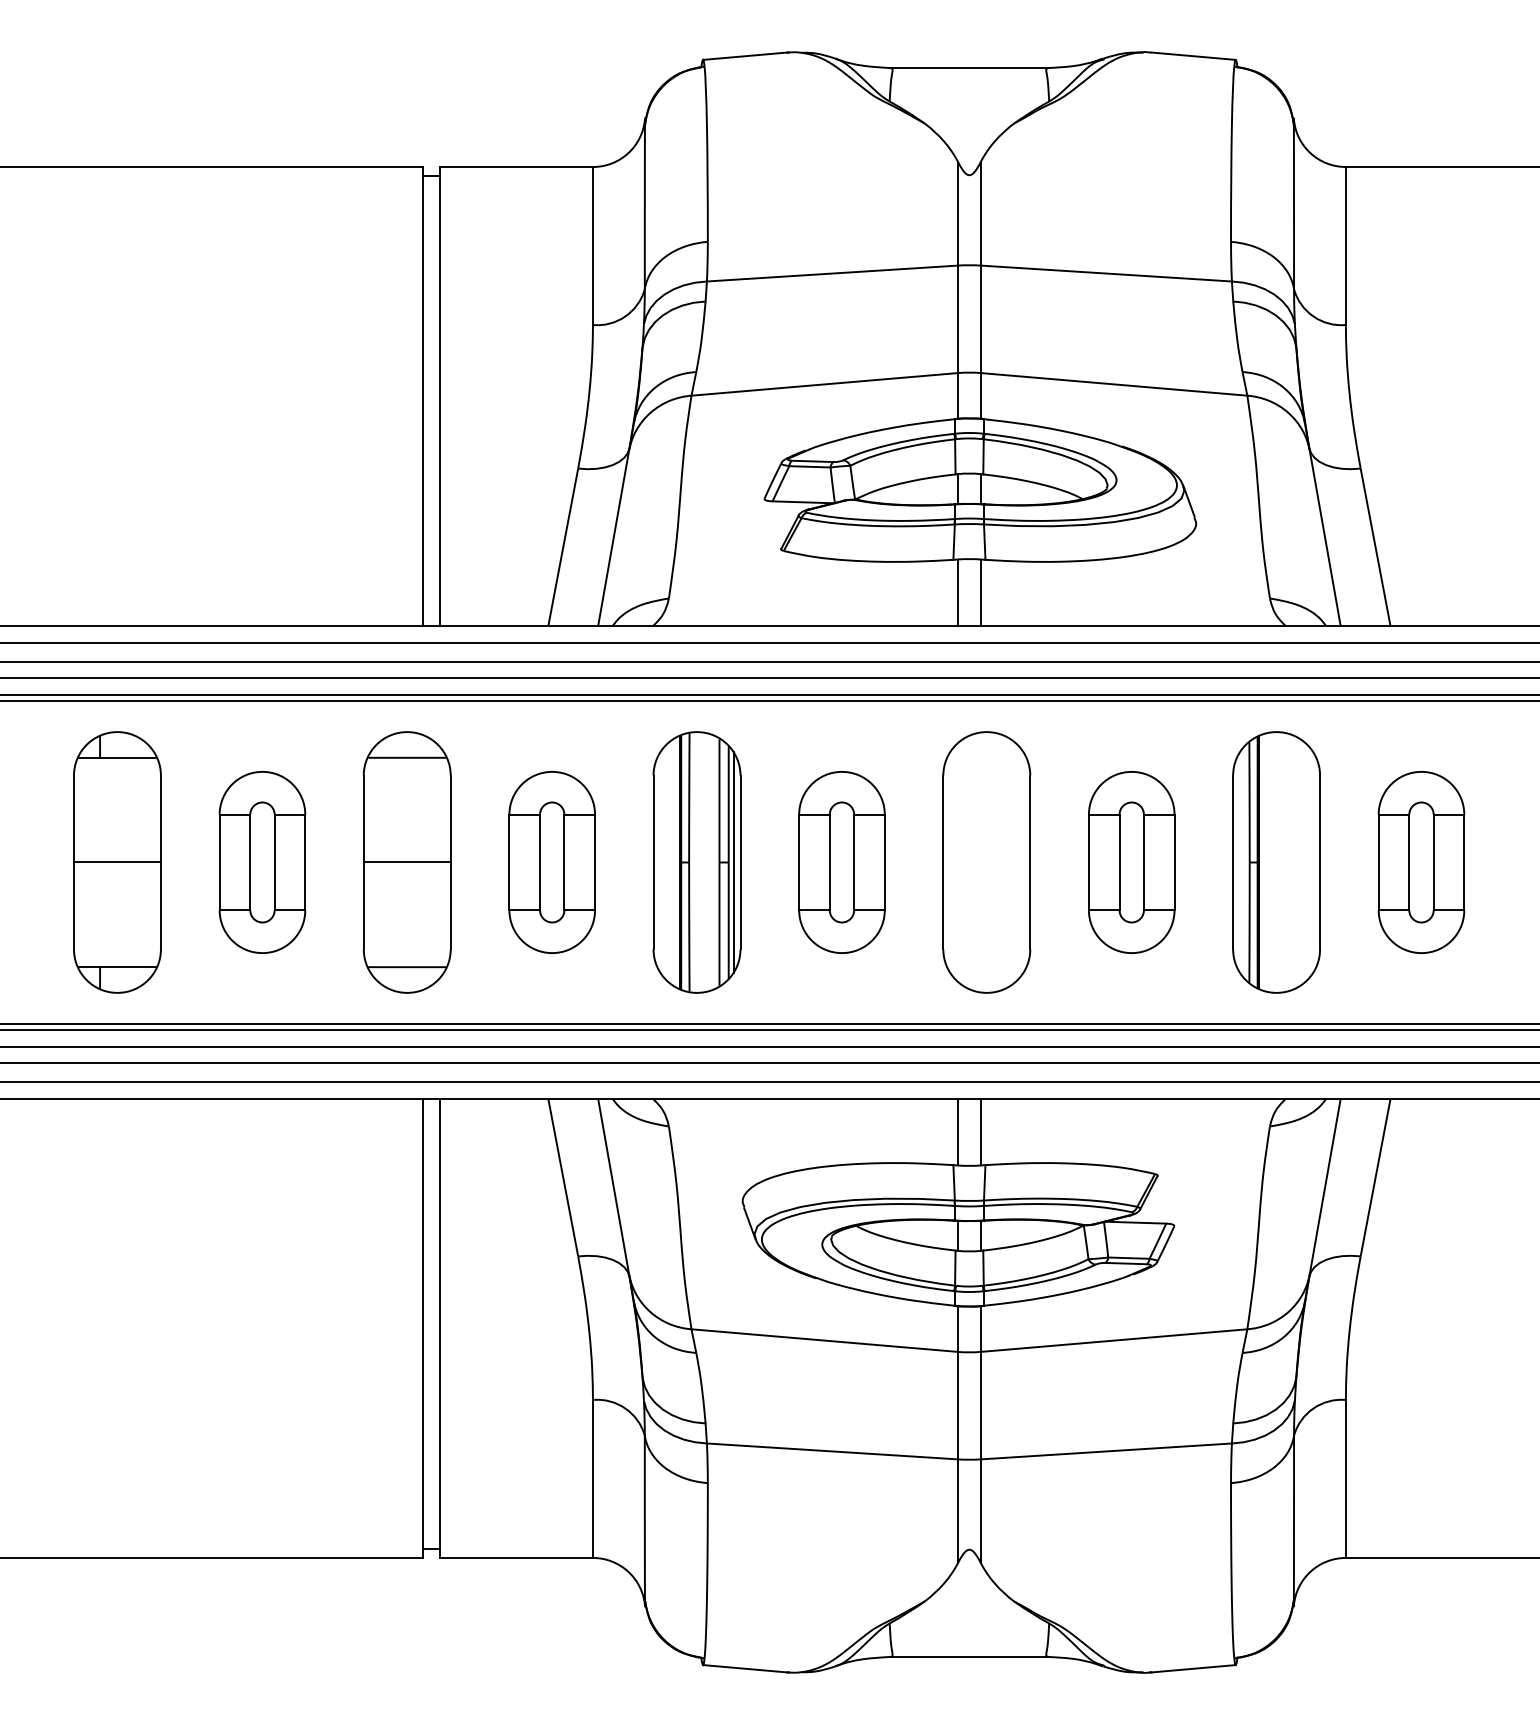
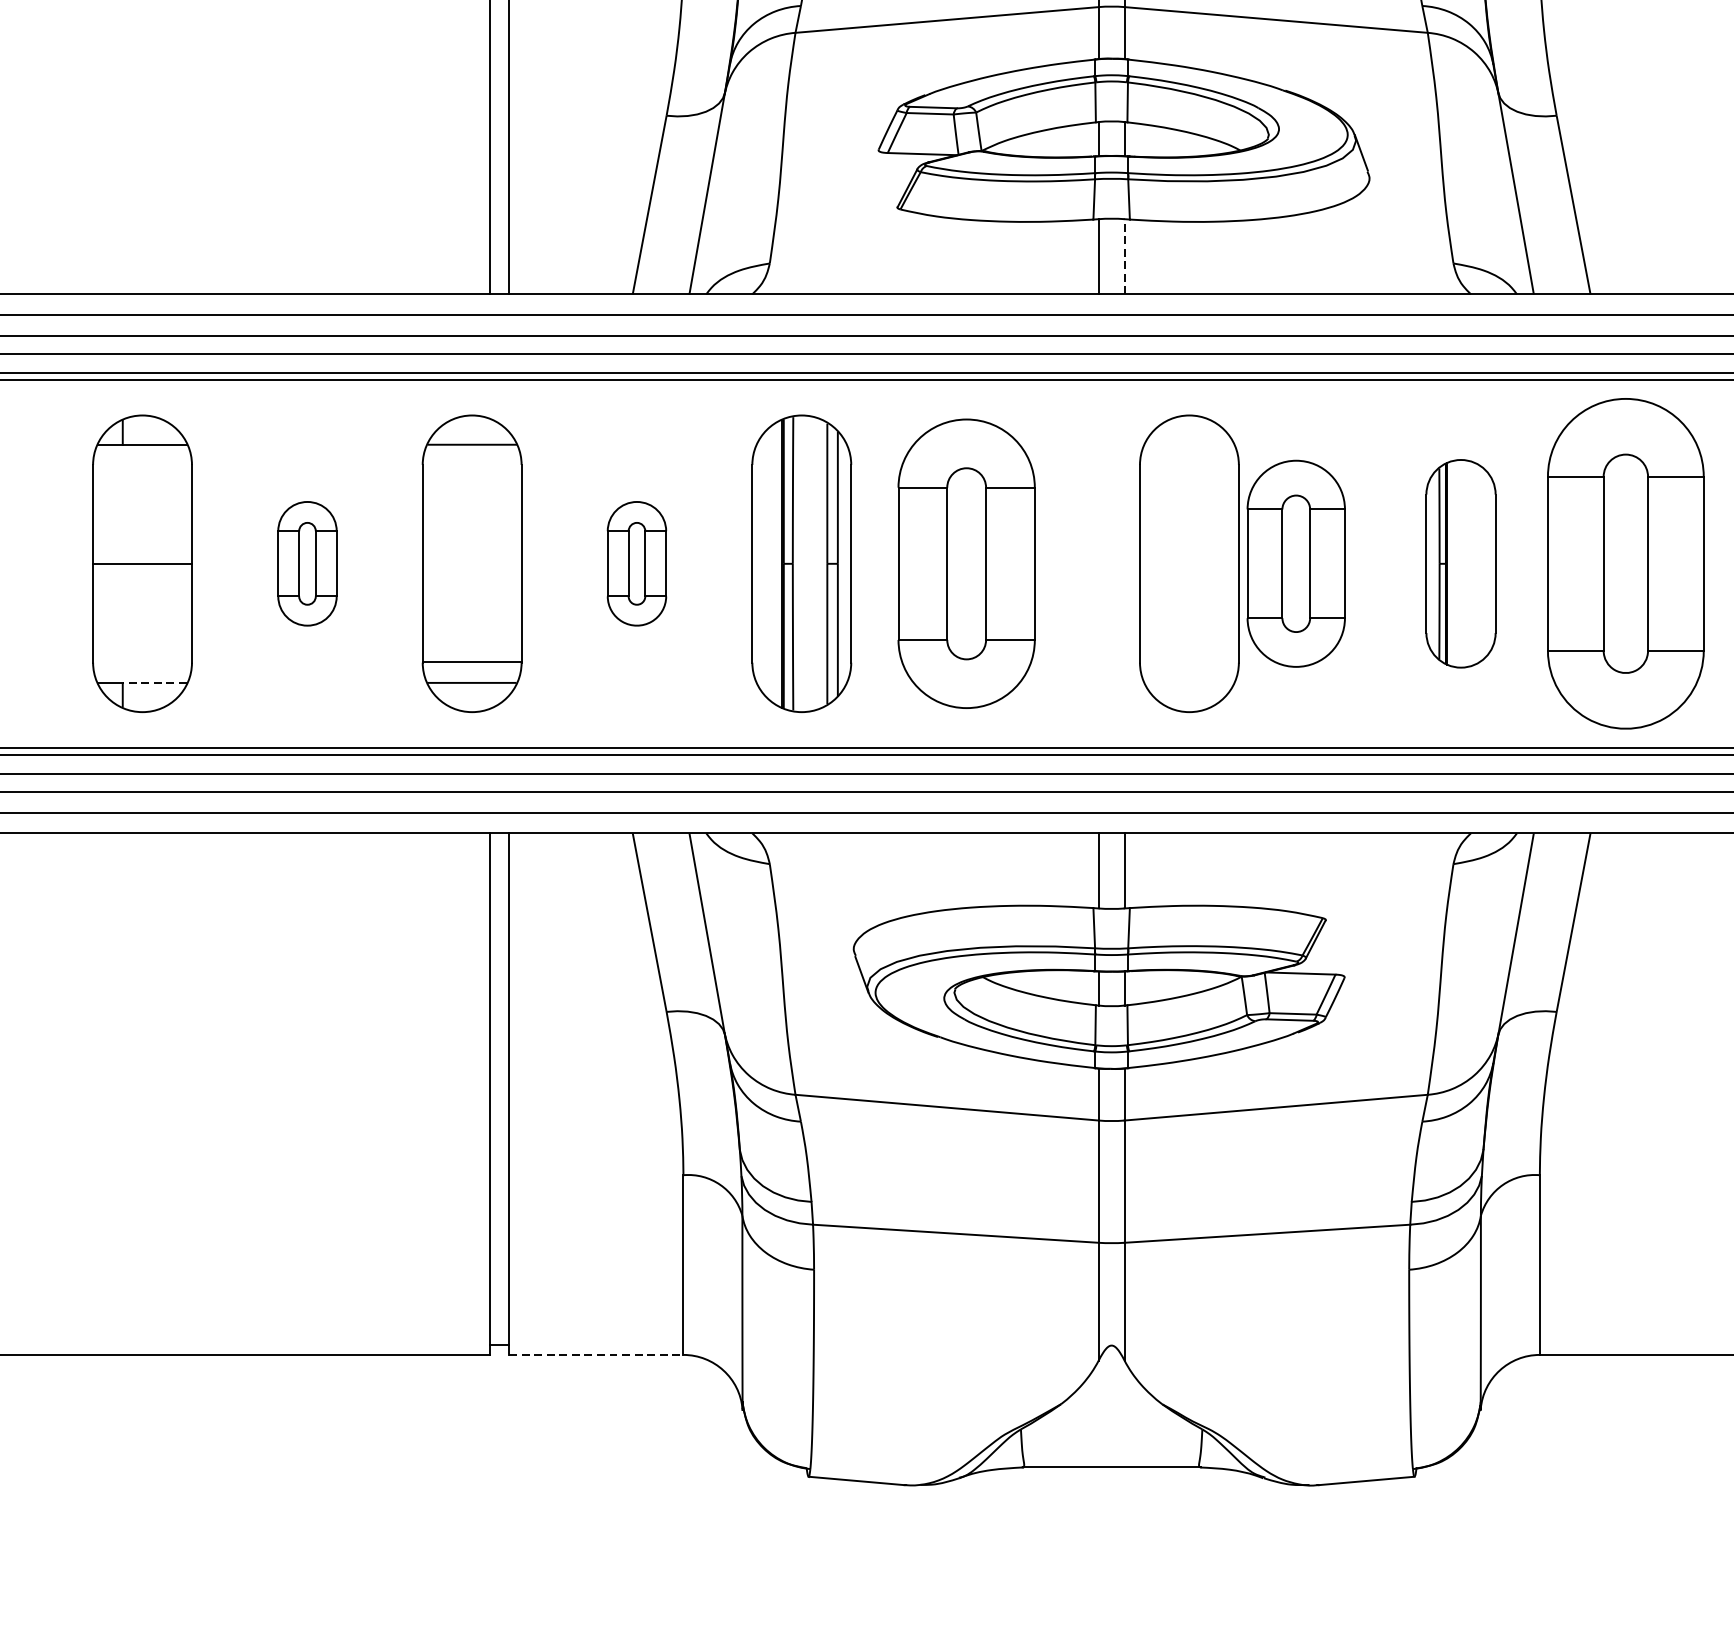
line: (980, 592) -> (1124, 256), solid -> dashed
part: (262, 862) -> (307, 563), size x0.6
line: (406, 862) -> (471, 661), moved
part: (551, 862) -> (636, 563), size x0.6
line: (733, 862) -> (843, 563), removed
part: (841, 862) -> (966, 563), size x1.4
part: (986, 862) -> (1189, 563), moved
part: (1276, 862) -> (1460, 563), size x0.7
part: (1421, 862) -> (1625, 563), size x1.6
line: (127, 967) -> (153, 683), solid -> dashed
line: (516, 1557) -> (596, 1354), solid -> dashed

